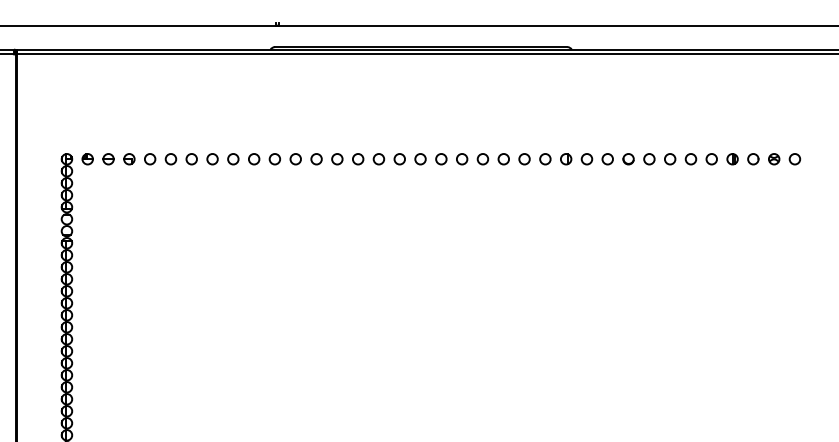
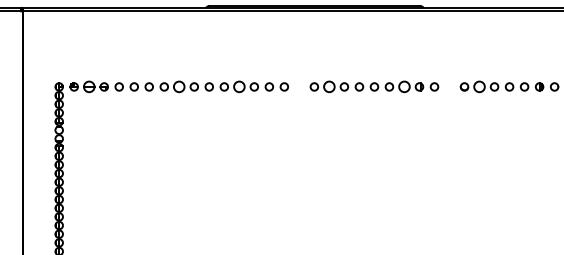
part: (108, 159) -> (89, 87), size x1.4
circle: (233, 159) -> (179, 87), size x1.4
circle: (316, 159) -> (239, 87), size x1.4
circle: (399, 159) -> (299, 87), removed
circle: (441, 159) -> (329, 87), size x1.4
circle: (545, 159) -> (404, 87), size x1.4
circle: (607, 159) -> (449, 87), removed
circle: (649, 159) -> (479, 87), size x1.4

